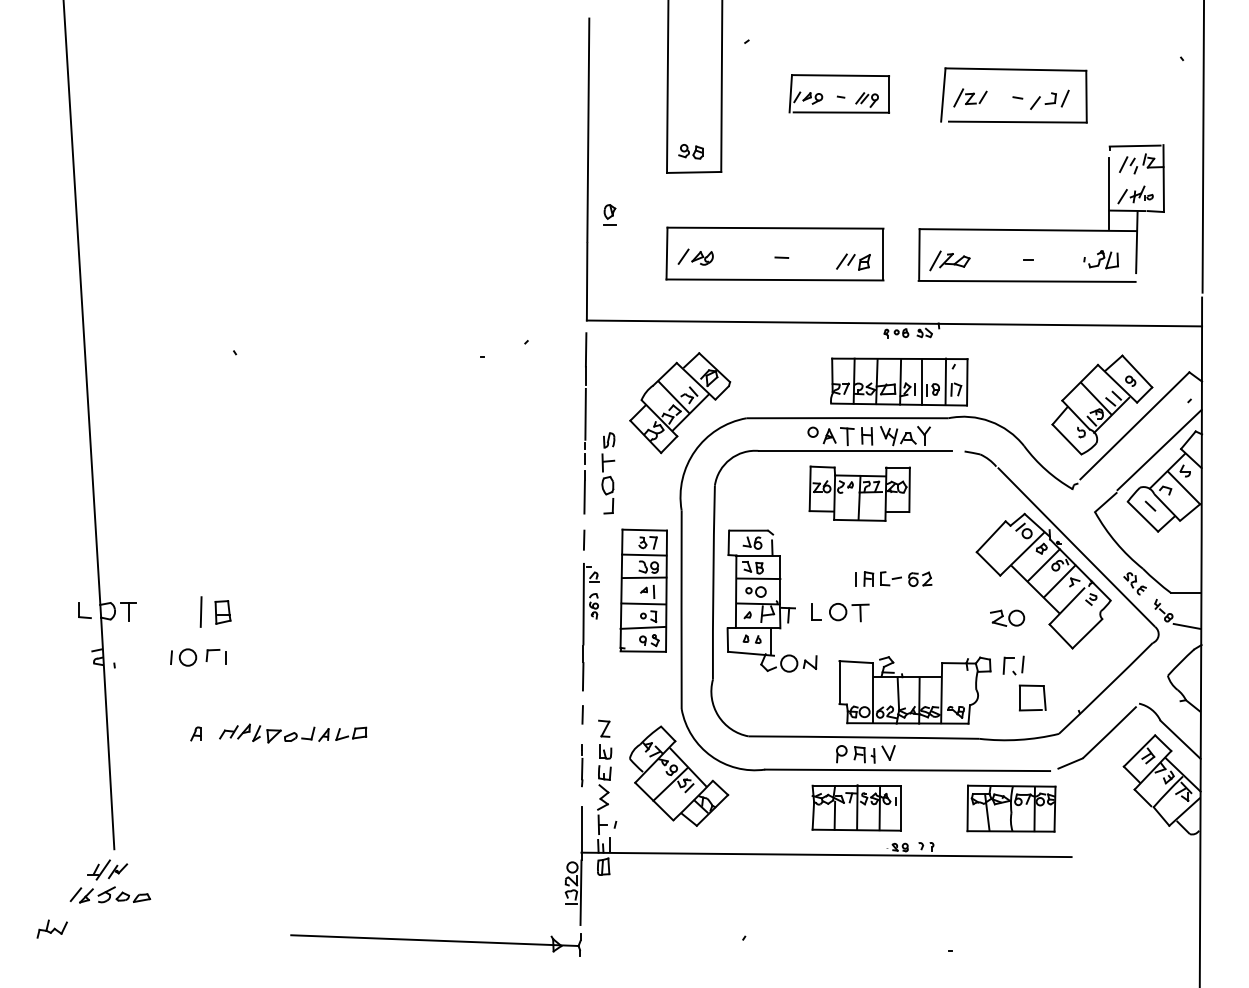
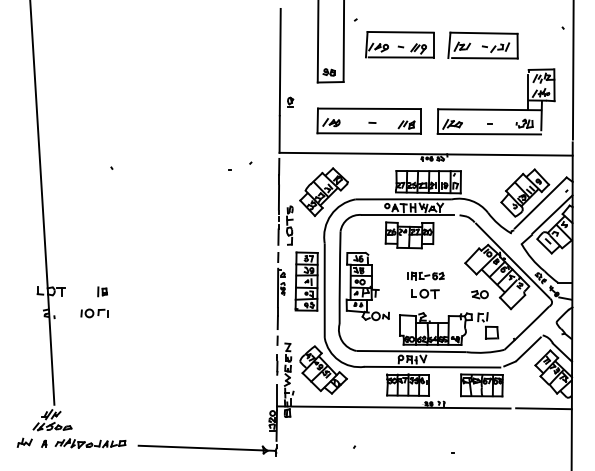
part: (838, 93) -> (399, 44), size x1.43
part: (215, 611) -> (102, 291), size x0.62
part: (840, 611) -> (425, 293), moved
part: (278, 733) -> (83, 443), moved
line: (1140, 857) -> (543, 408), added

